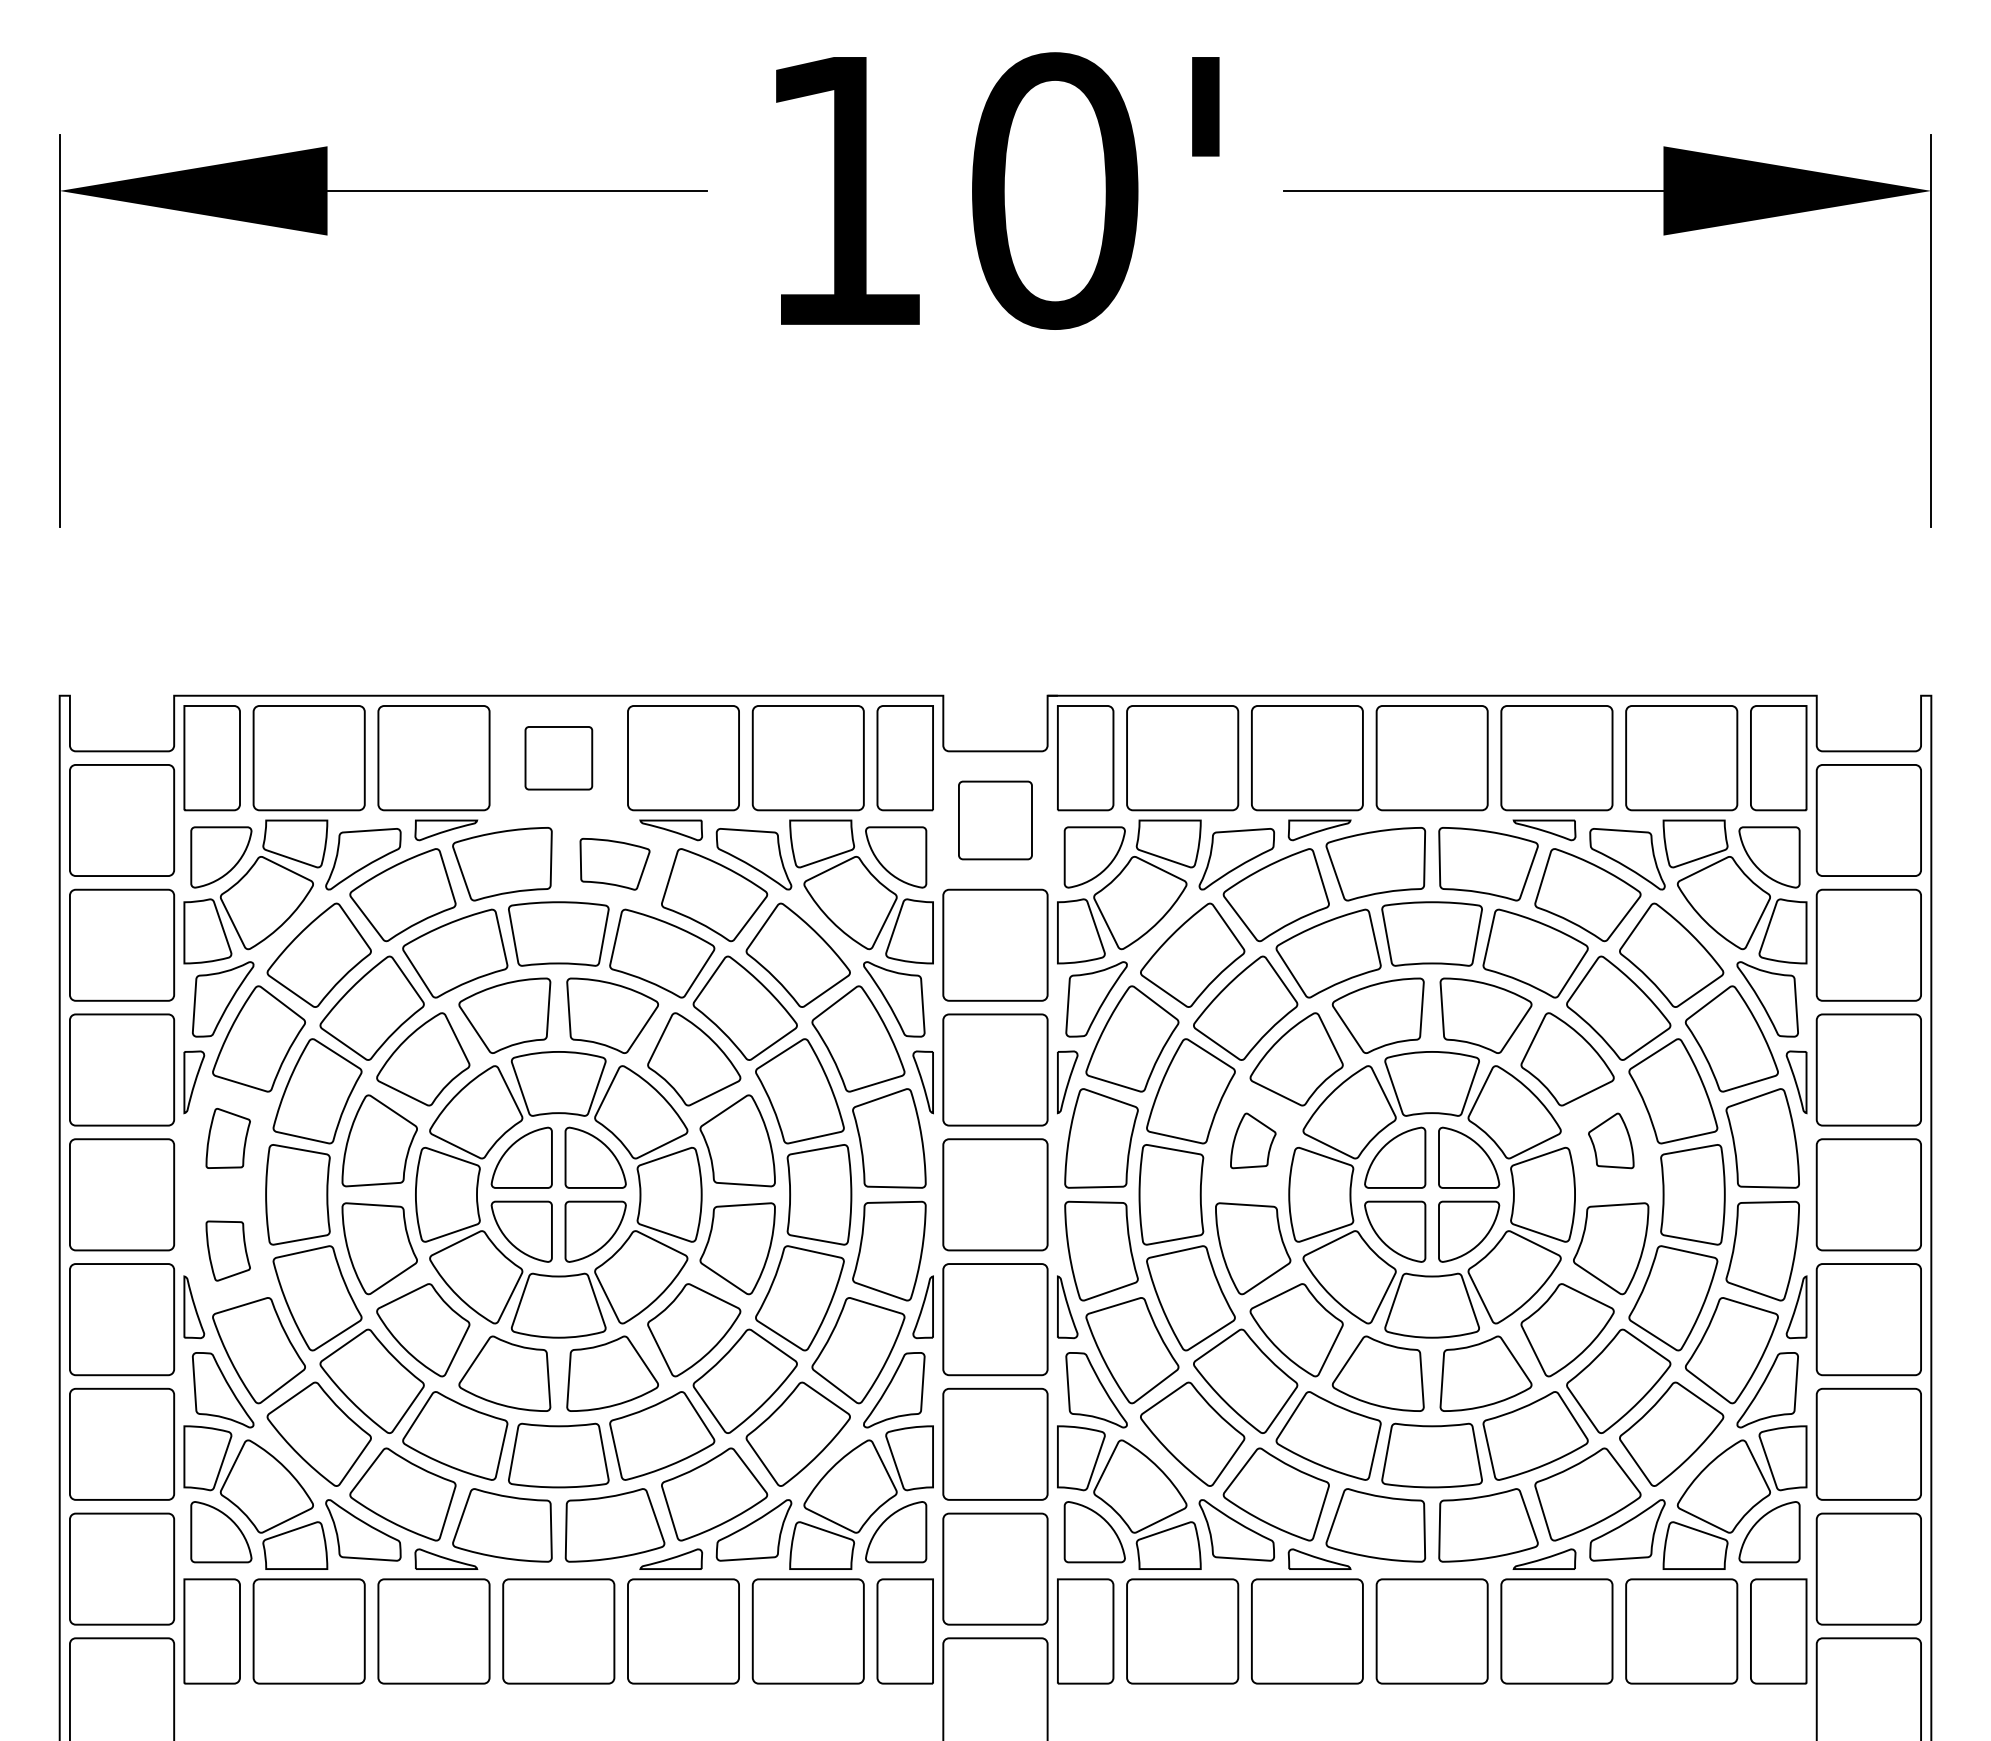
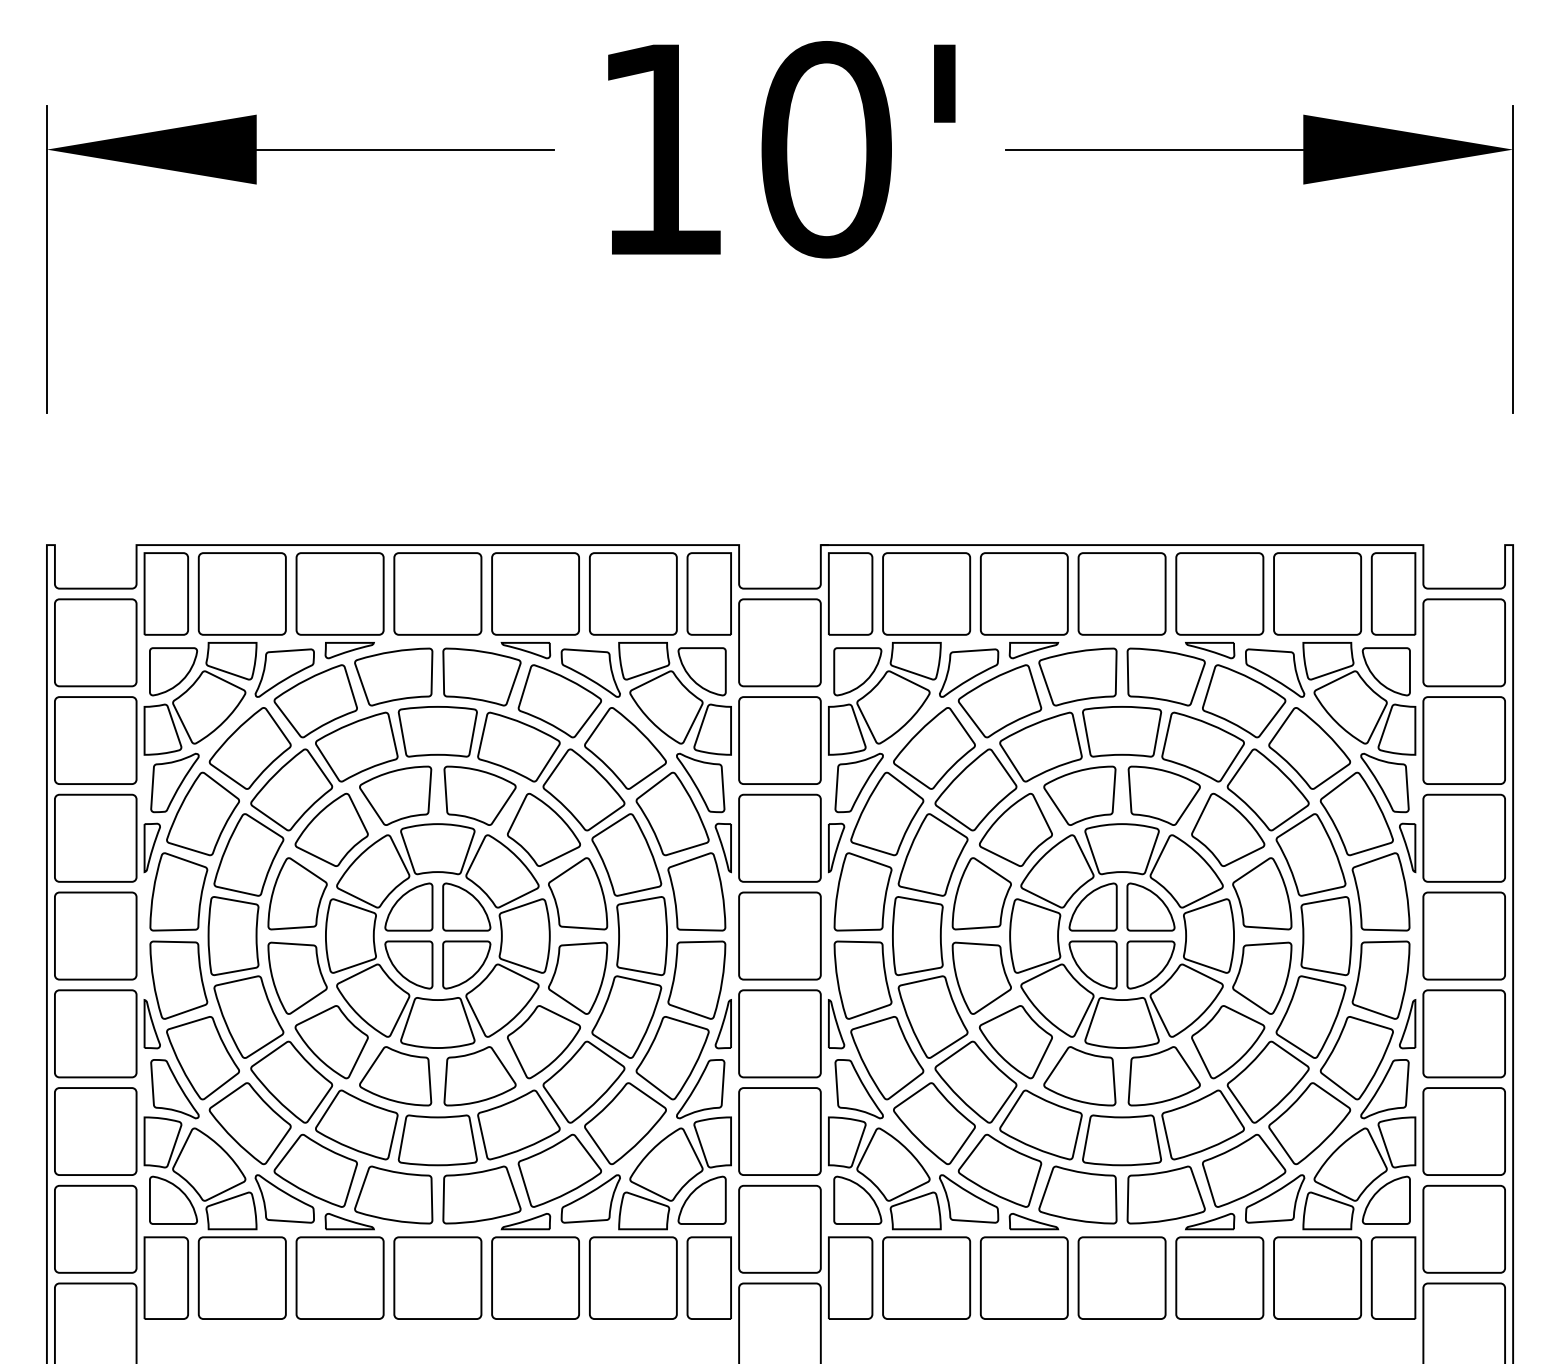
part: (558, 758) -> (437, 594), size x1.67
part: (995, 820) -> (780, 642), size x1.43
part: (614, 864) -> (481, 677), size x1.43
part: (228, 1138) -> (179, 891), size x1.67
part: (1253, 1140) -> (982, 893), size x1.67
part: (1611, 1140) -> (1262, 893), size x1.67
part: (228, 1250) -> (179, 979), size x1.67

